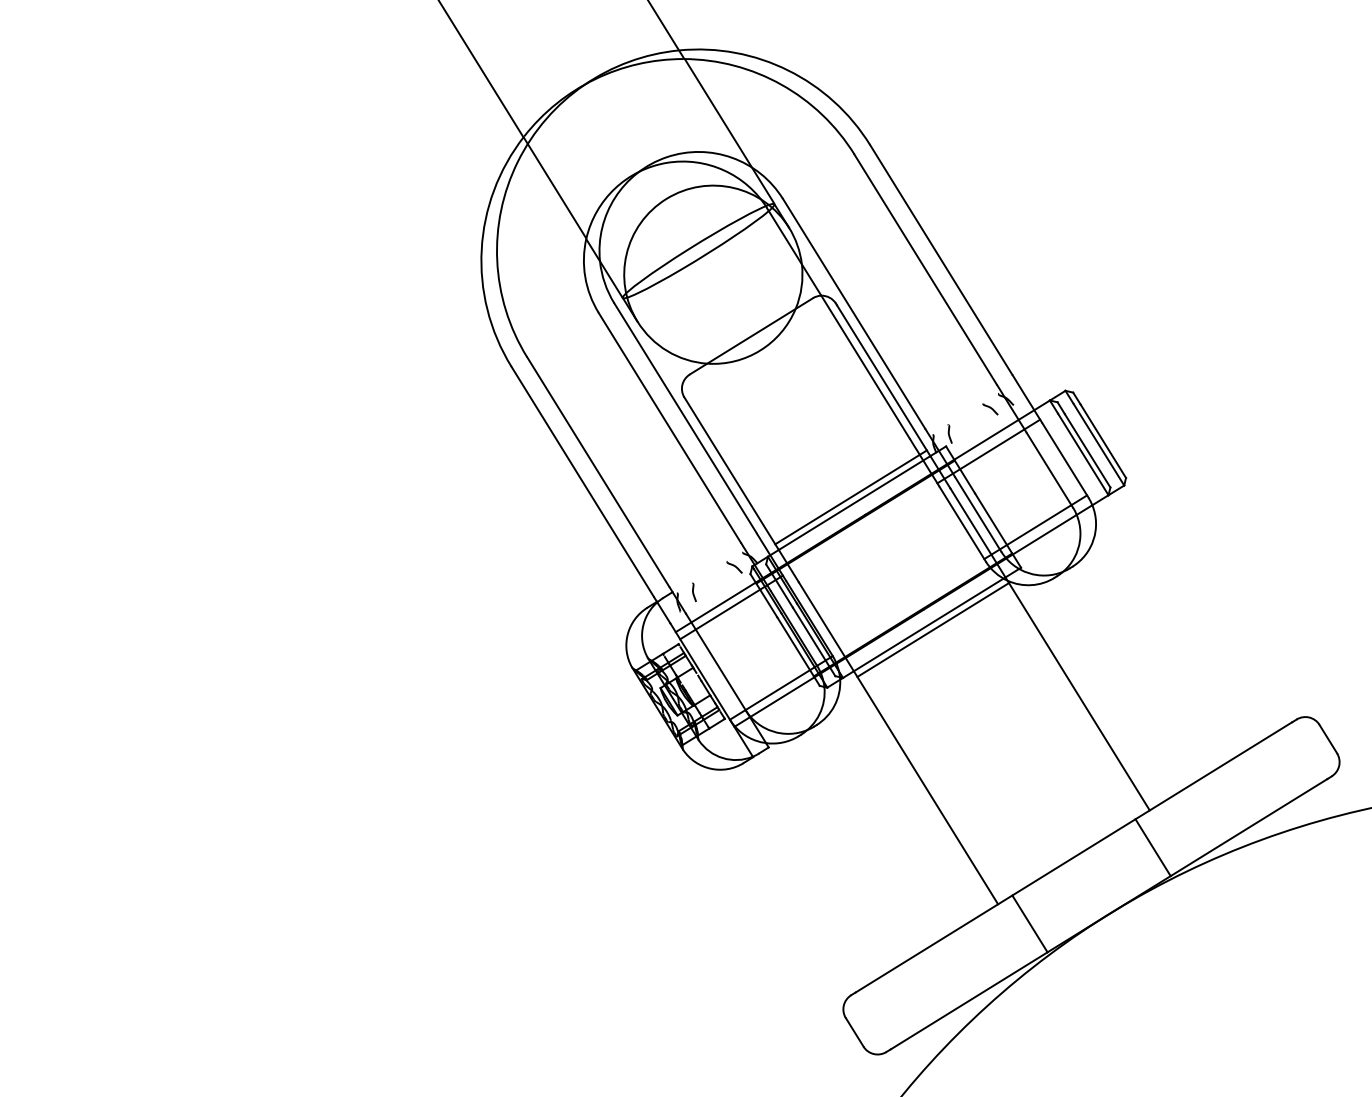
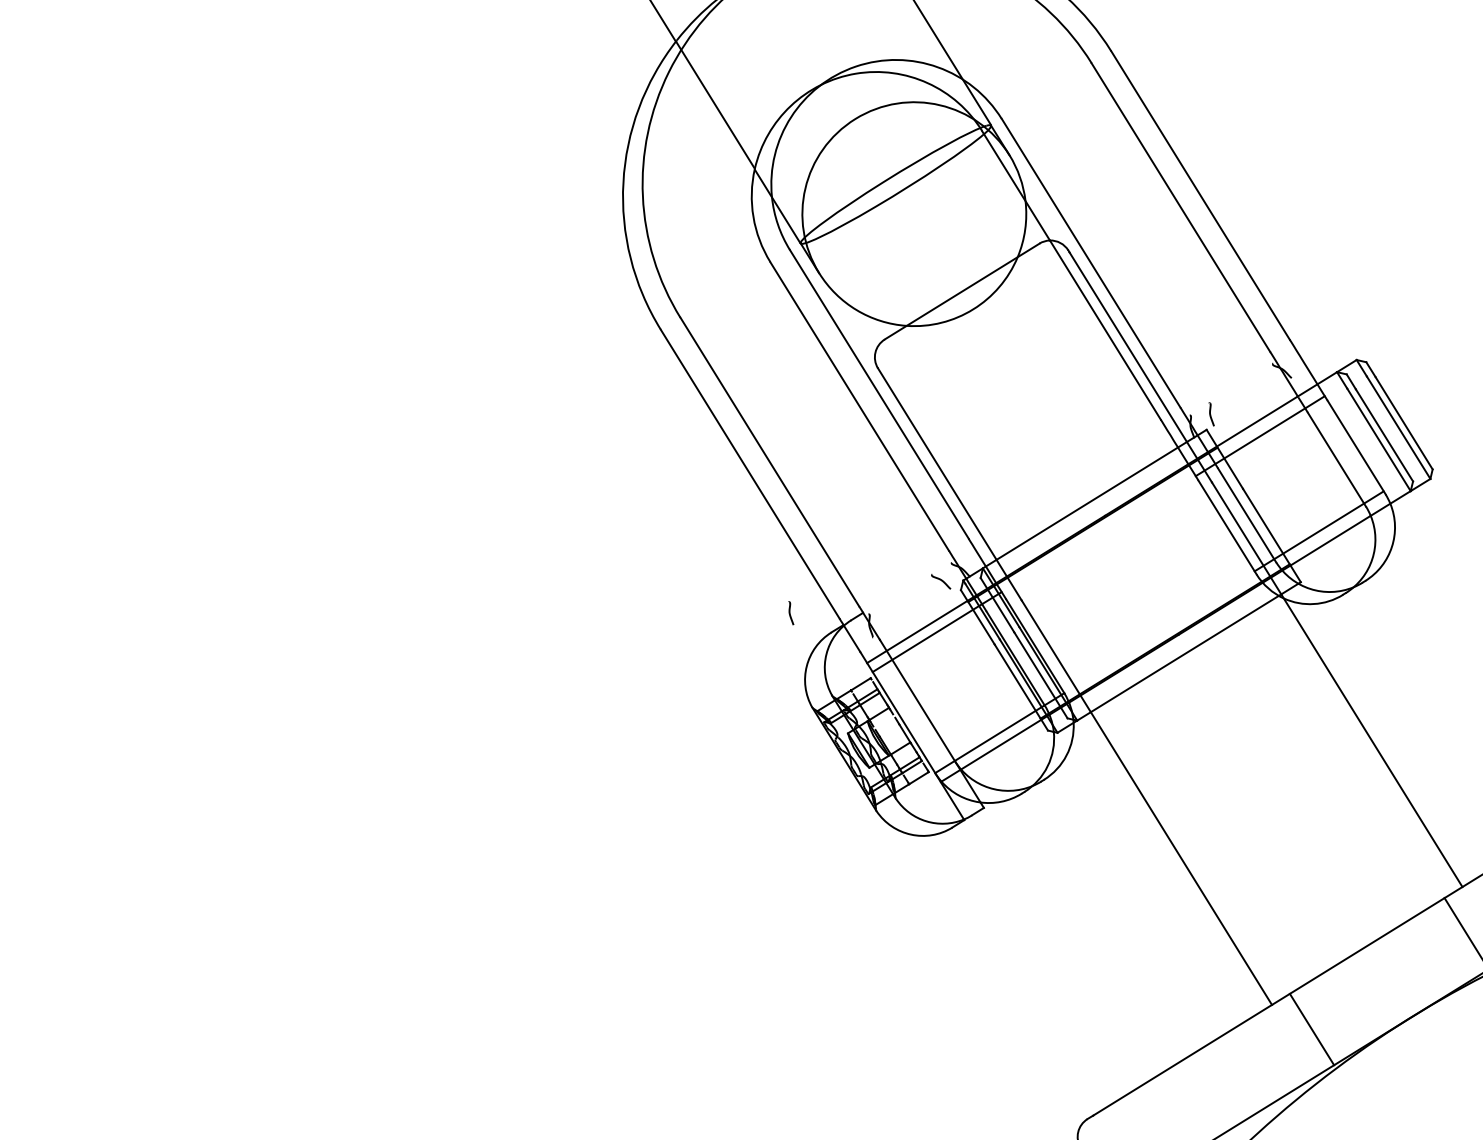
curve: (990, 408) -> (1262, 382), removed
line: (850, 497) -> (1086, 493), removed
curve: (693, 592) -> (790, 613), moved
line: (932, 629) -> (1189, 659), removed

